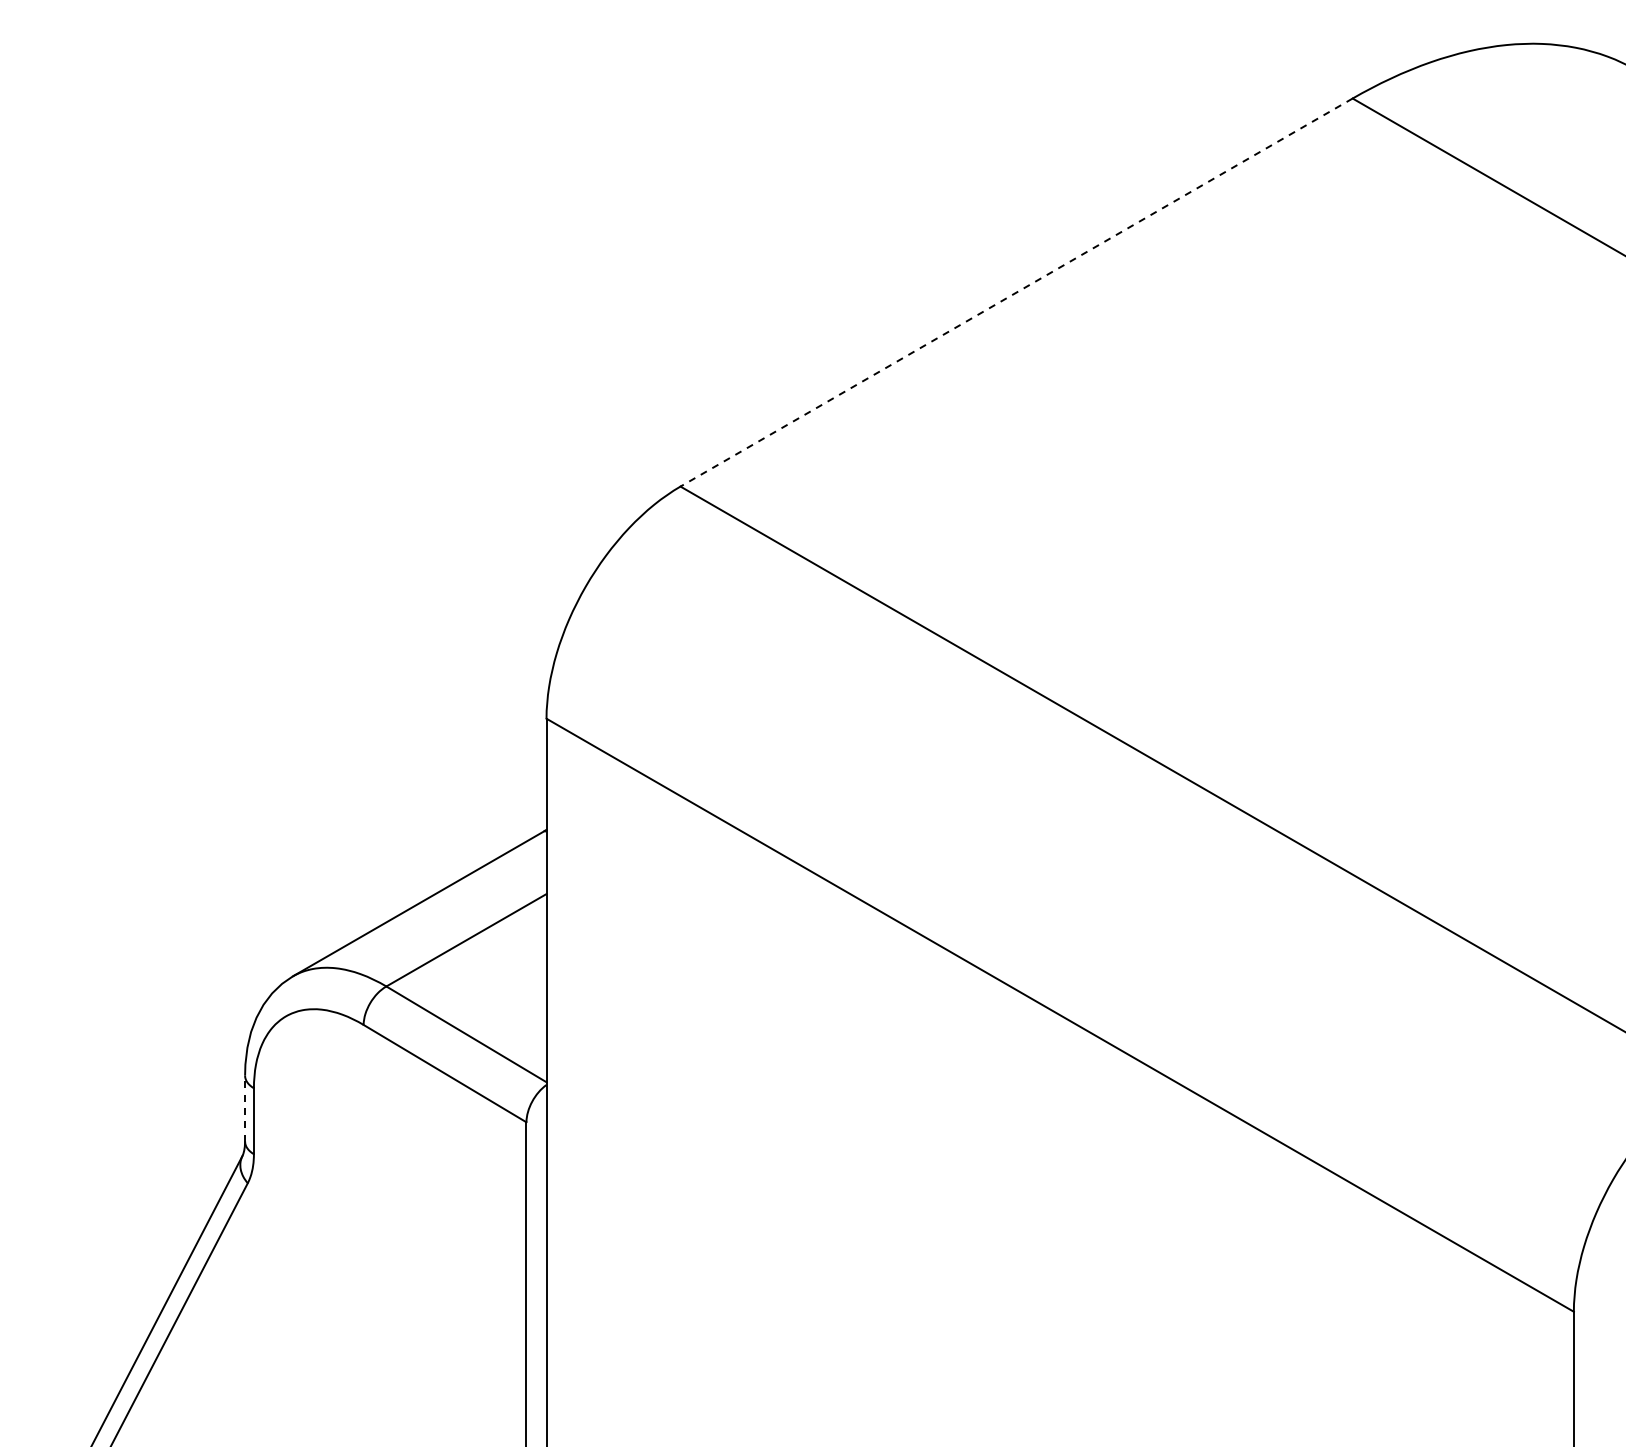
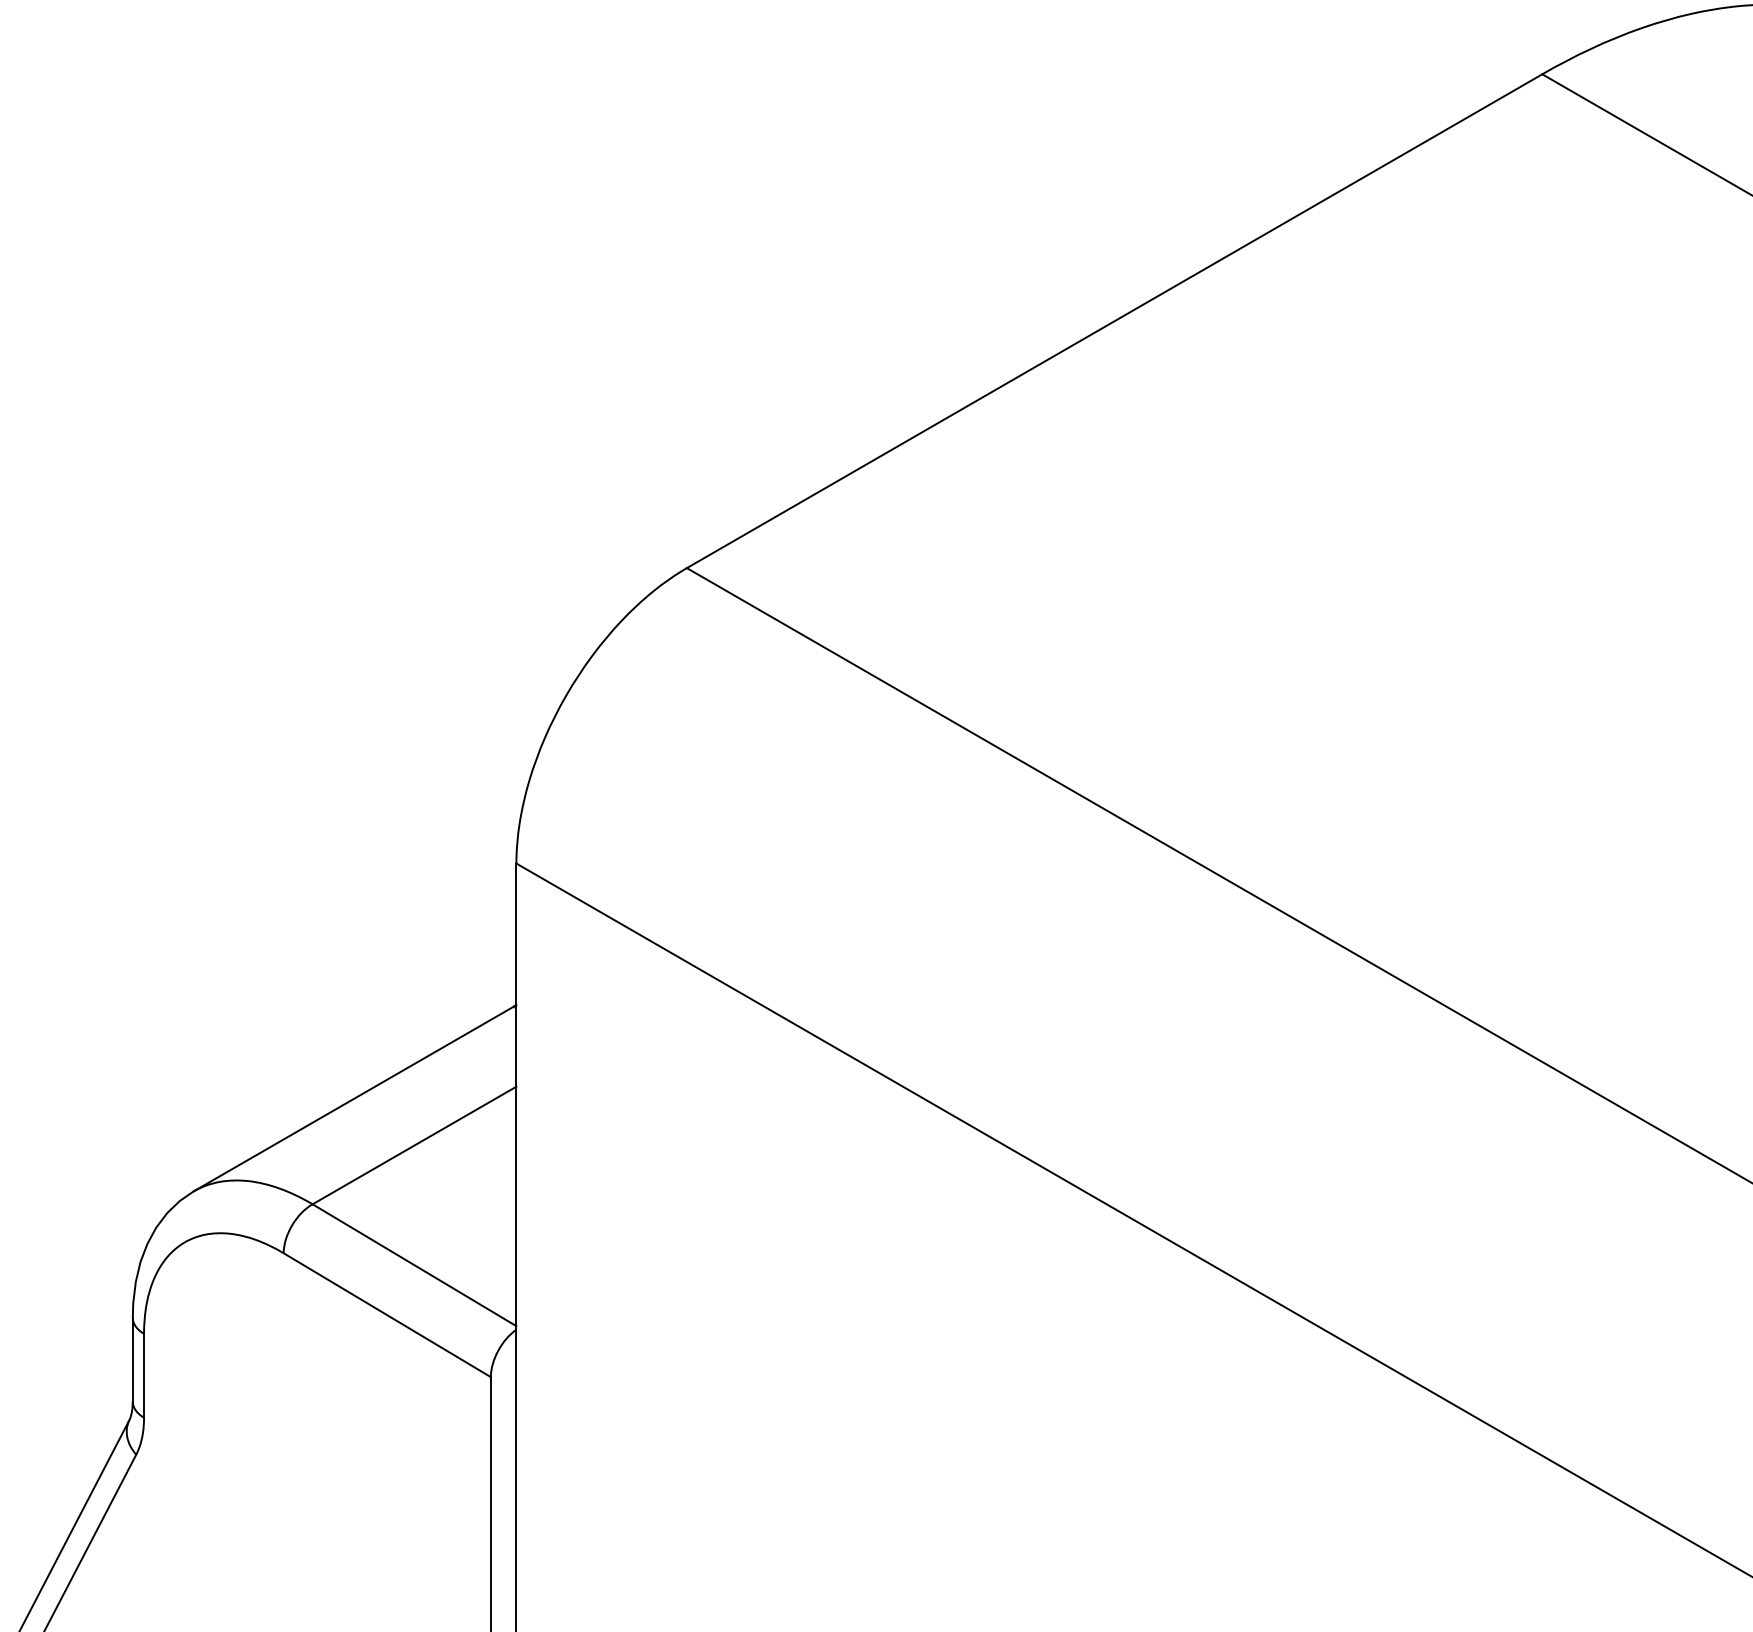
line: (1016, 292) -> (1114, 321), dashed -> solid
line: (245, 1108) -> (133, 1359), dashed -> solid

